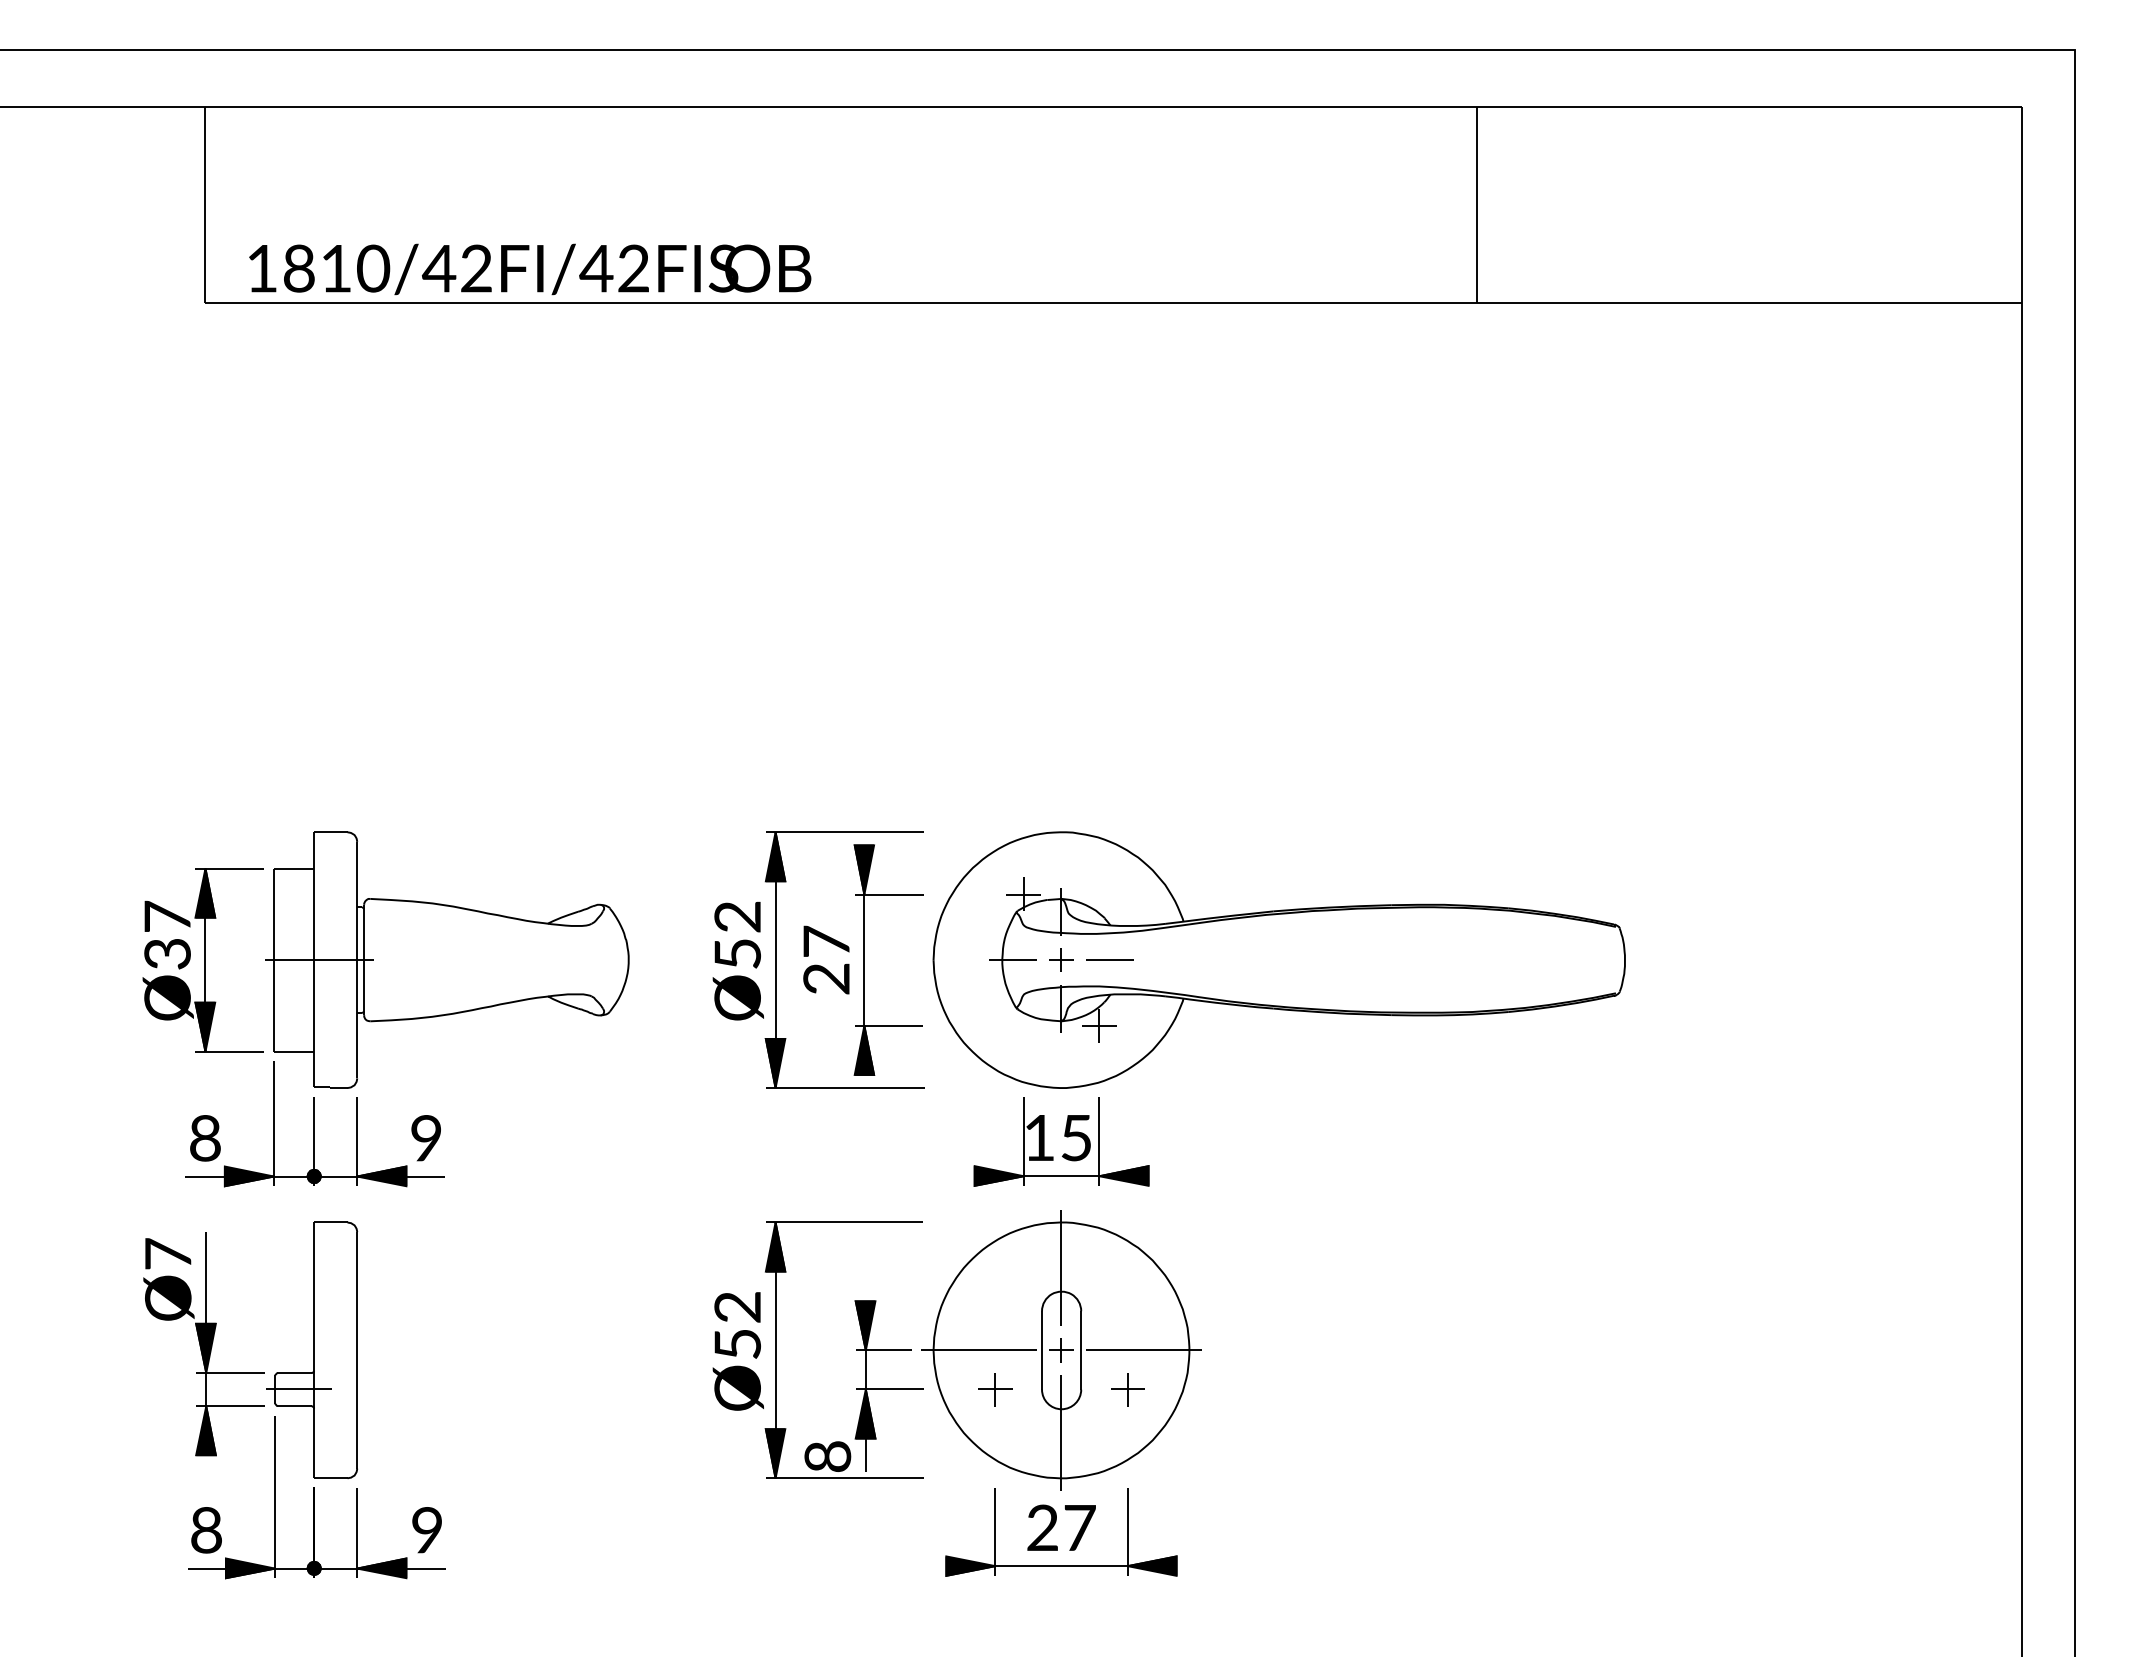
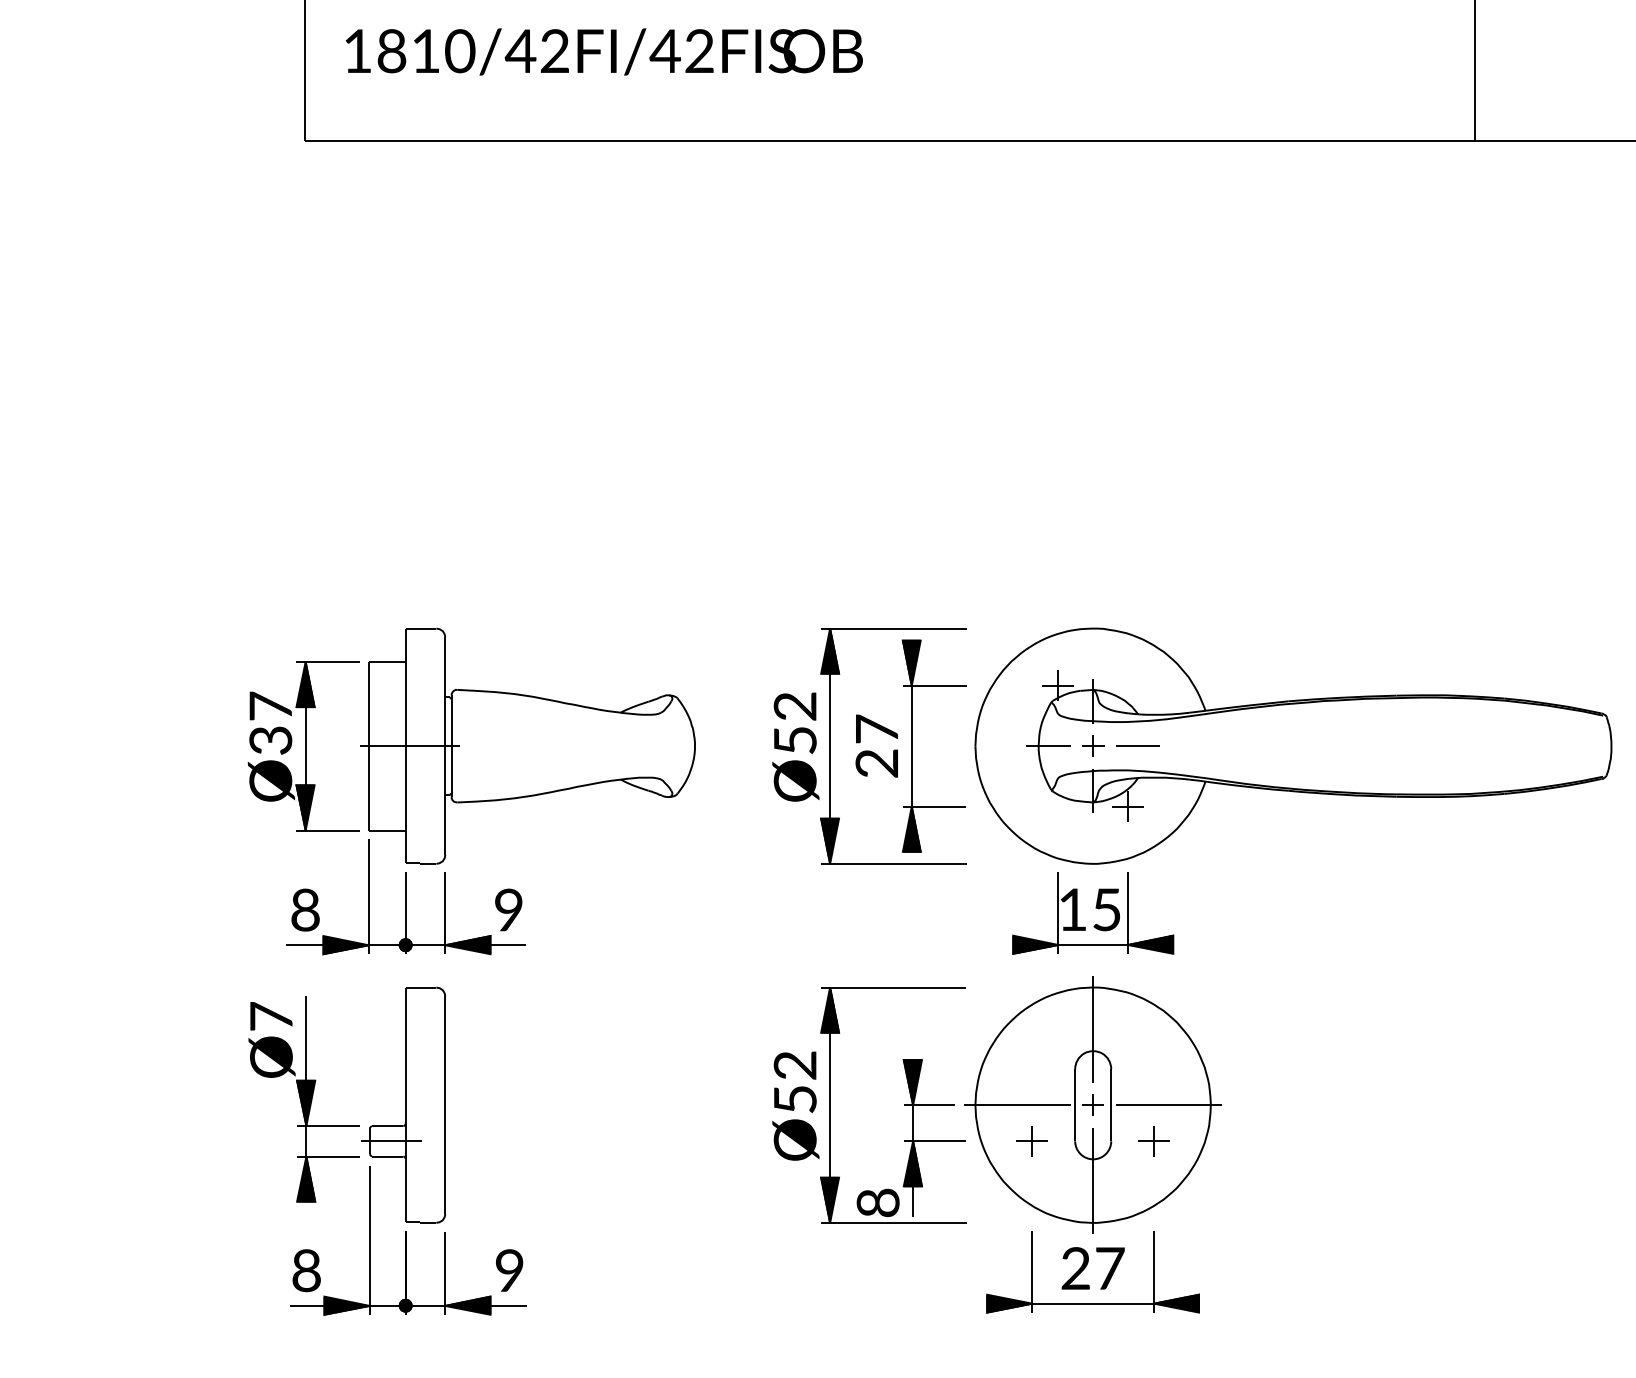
text: (530, 269) -> (604, 52), moved

